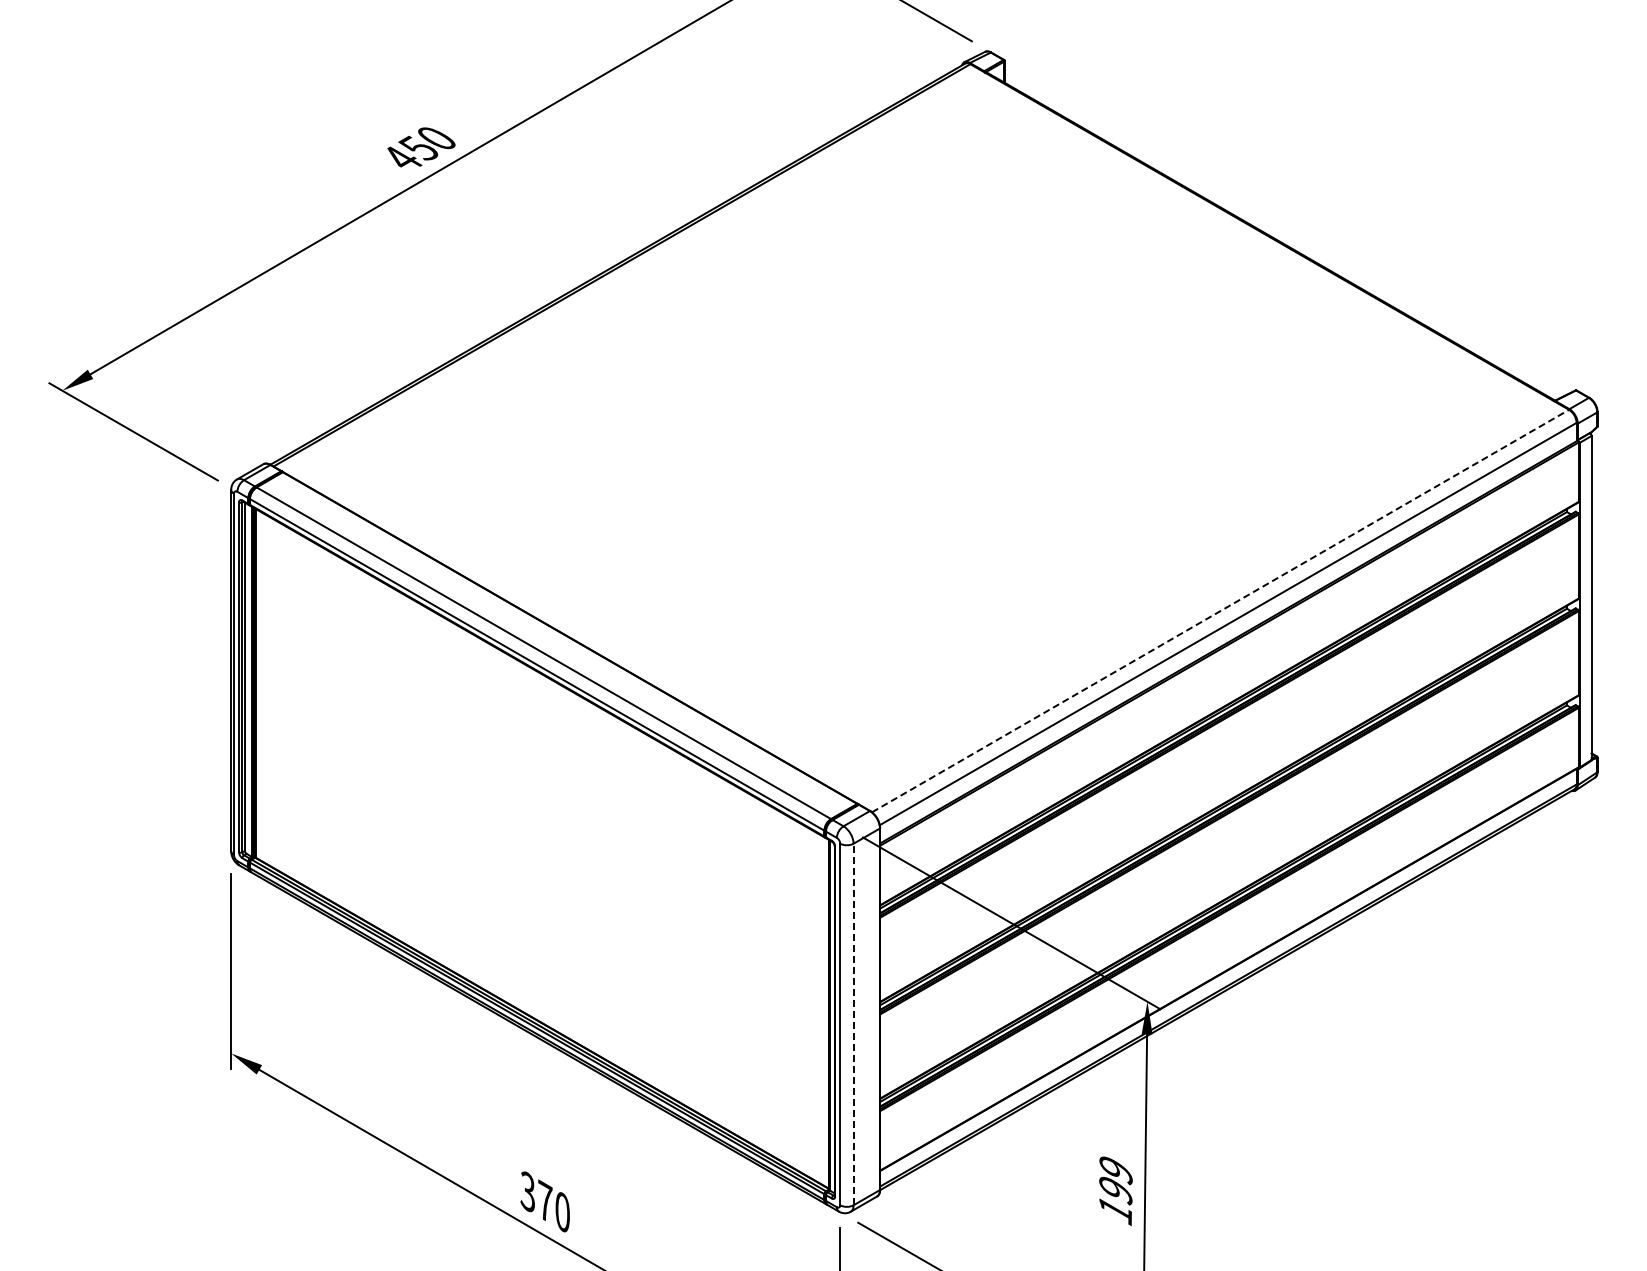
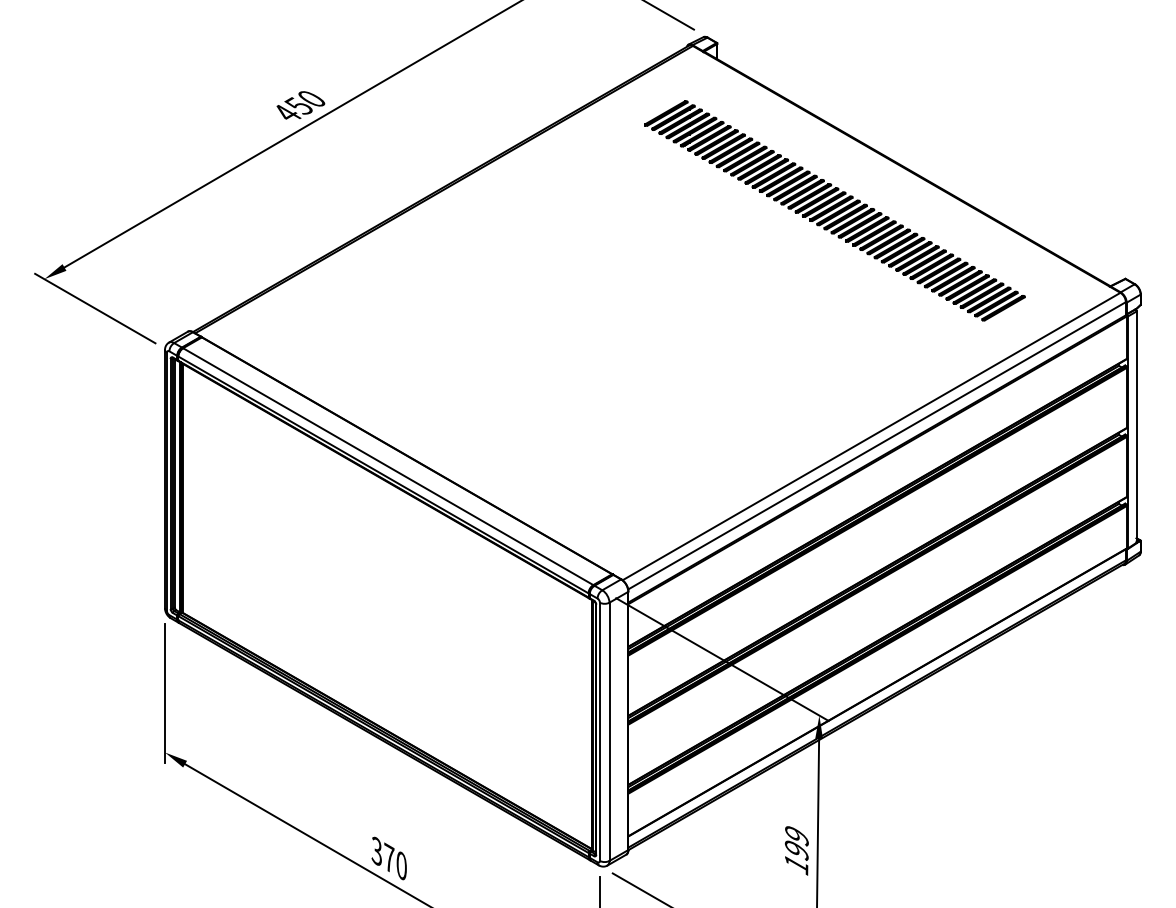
part: (1169, 294) -> (835, 210), added
line: (1220, 610) -> (871, 436), dashed -> solid
line: (853, 1024) -> (609, 731), dashed -> solid

